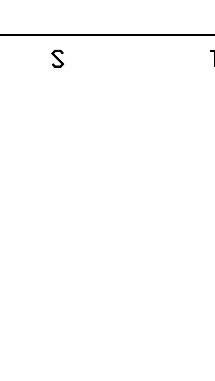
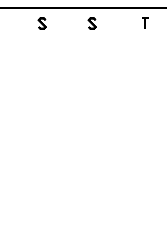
curve: (132, 58) -> (91, 23), added

